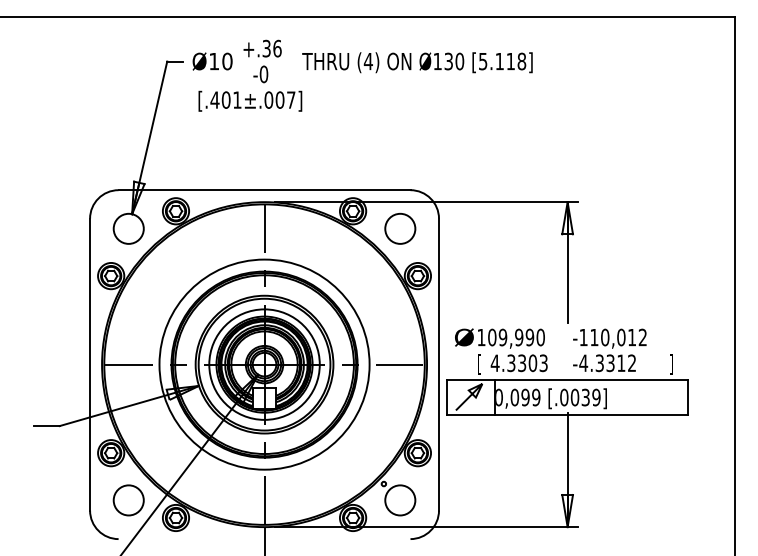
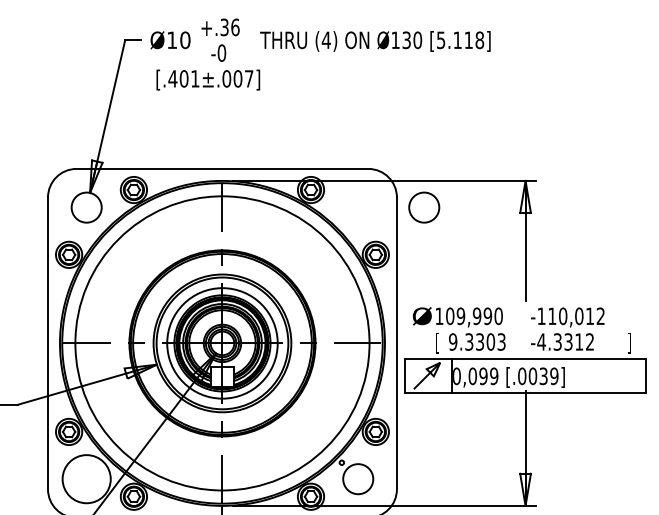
circle: (400, 228) -> (424, 207), moved
text: (494, 363) -> (452, 342), 4.3303 -> 9.3303
circle: (264, 364) -> (222, 343), size x1.4
circle: (128, 500) -> (86, 479), size x1.6

